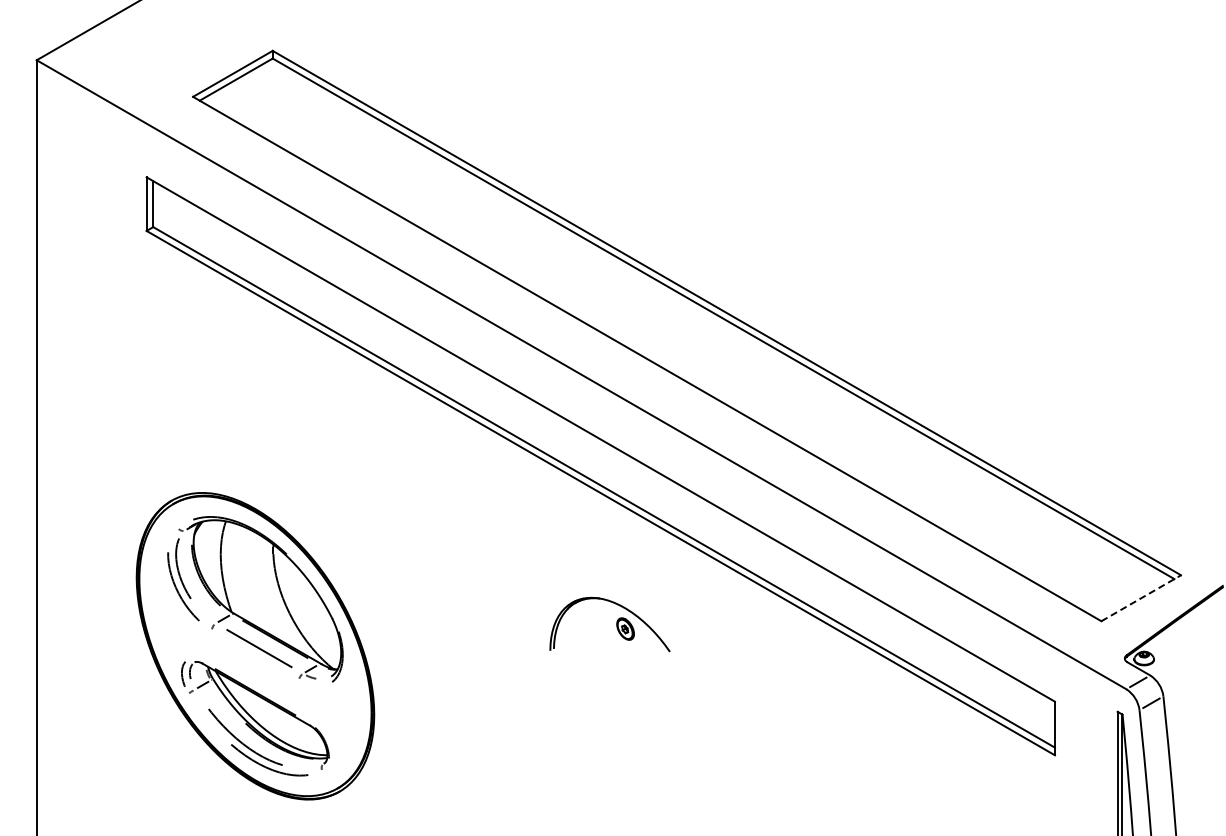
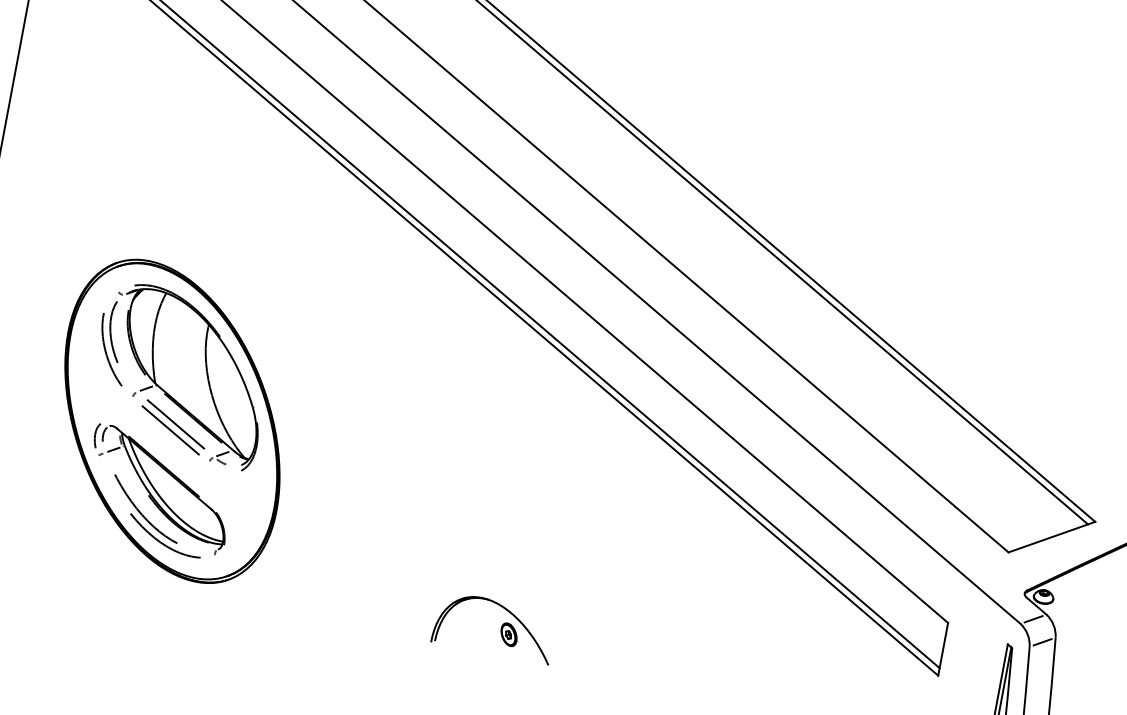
line: (1141, 598) -> (1052, 537), dashed -> solid
part: (616, 624) -> (500, 628), moved
line: (255, 655) -> (170, 430), added

